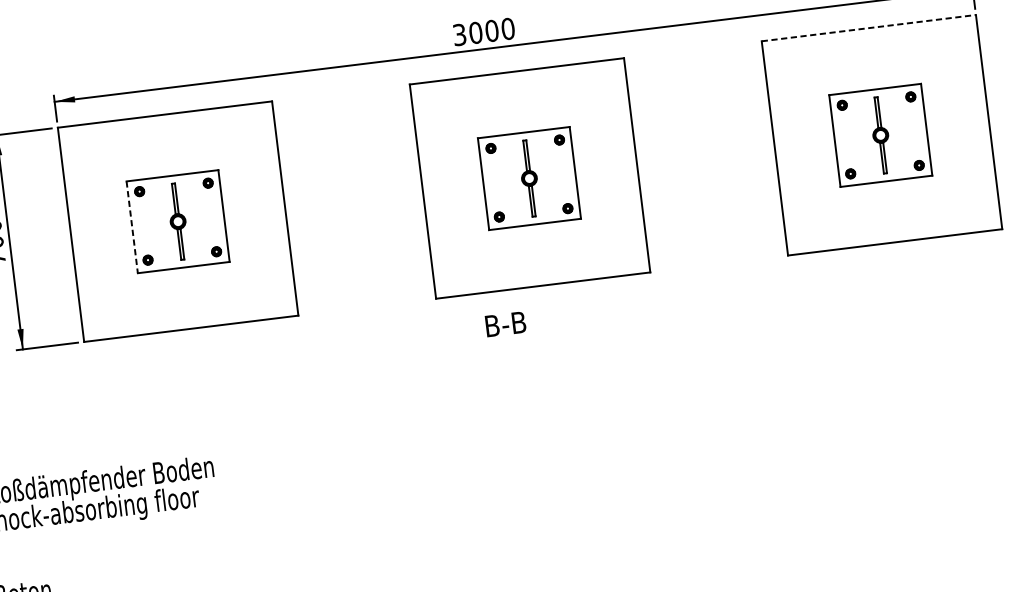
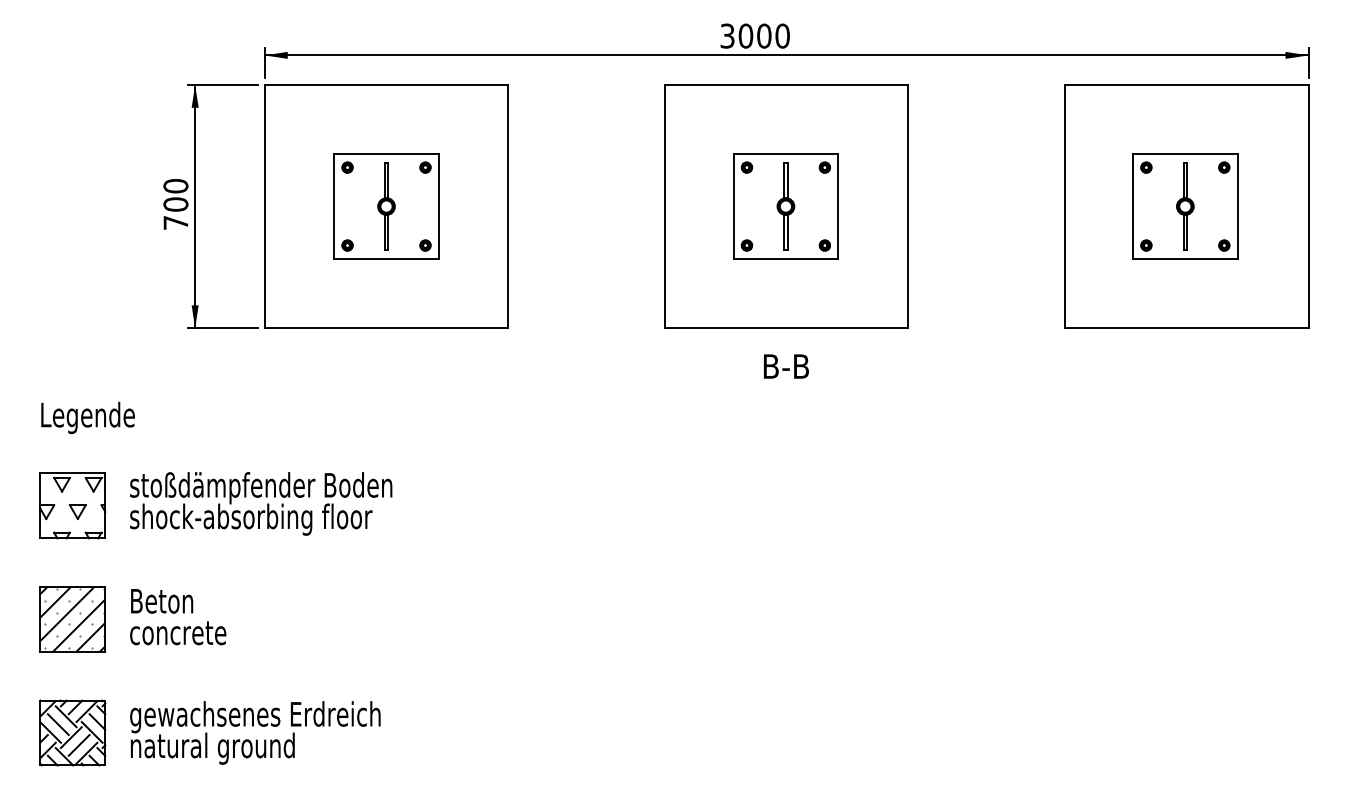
line: (868, 27) -> (1186, 84), dashed -> solid
line: (132, 228) -> (334, 207), dashed -> solid
text: (505, 324) -> (786, 366), moved

